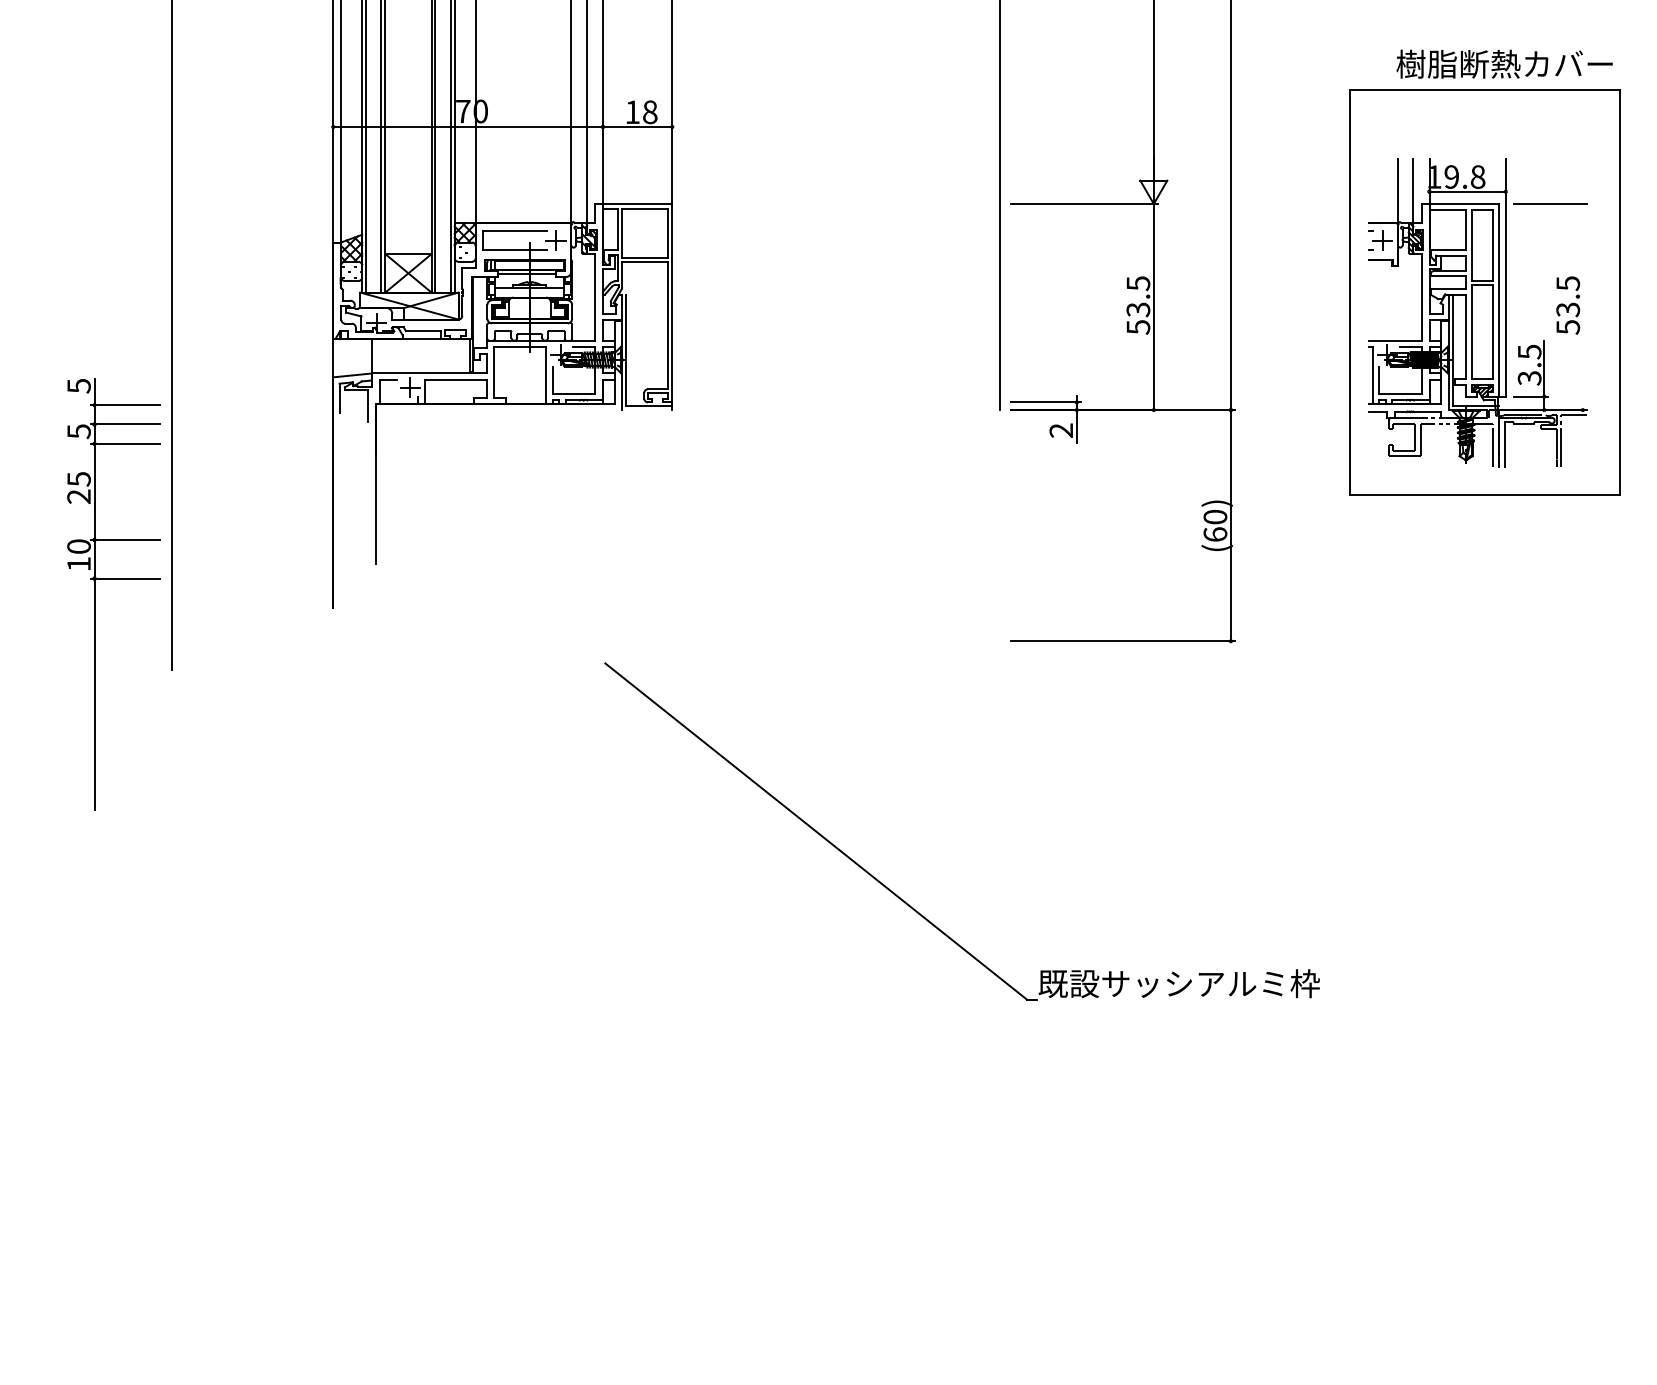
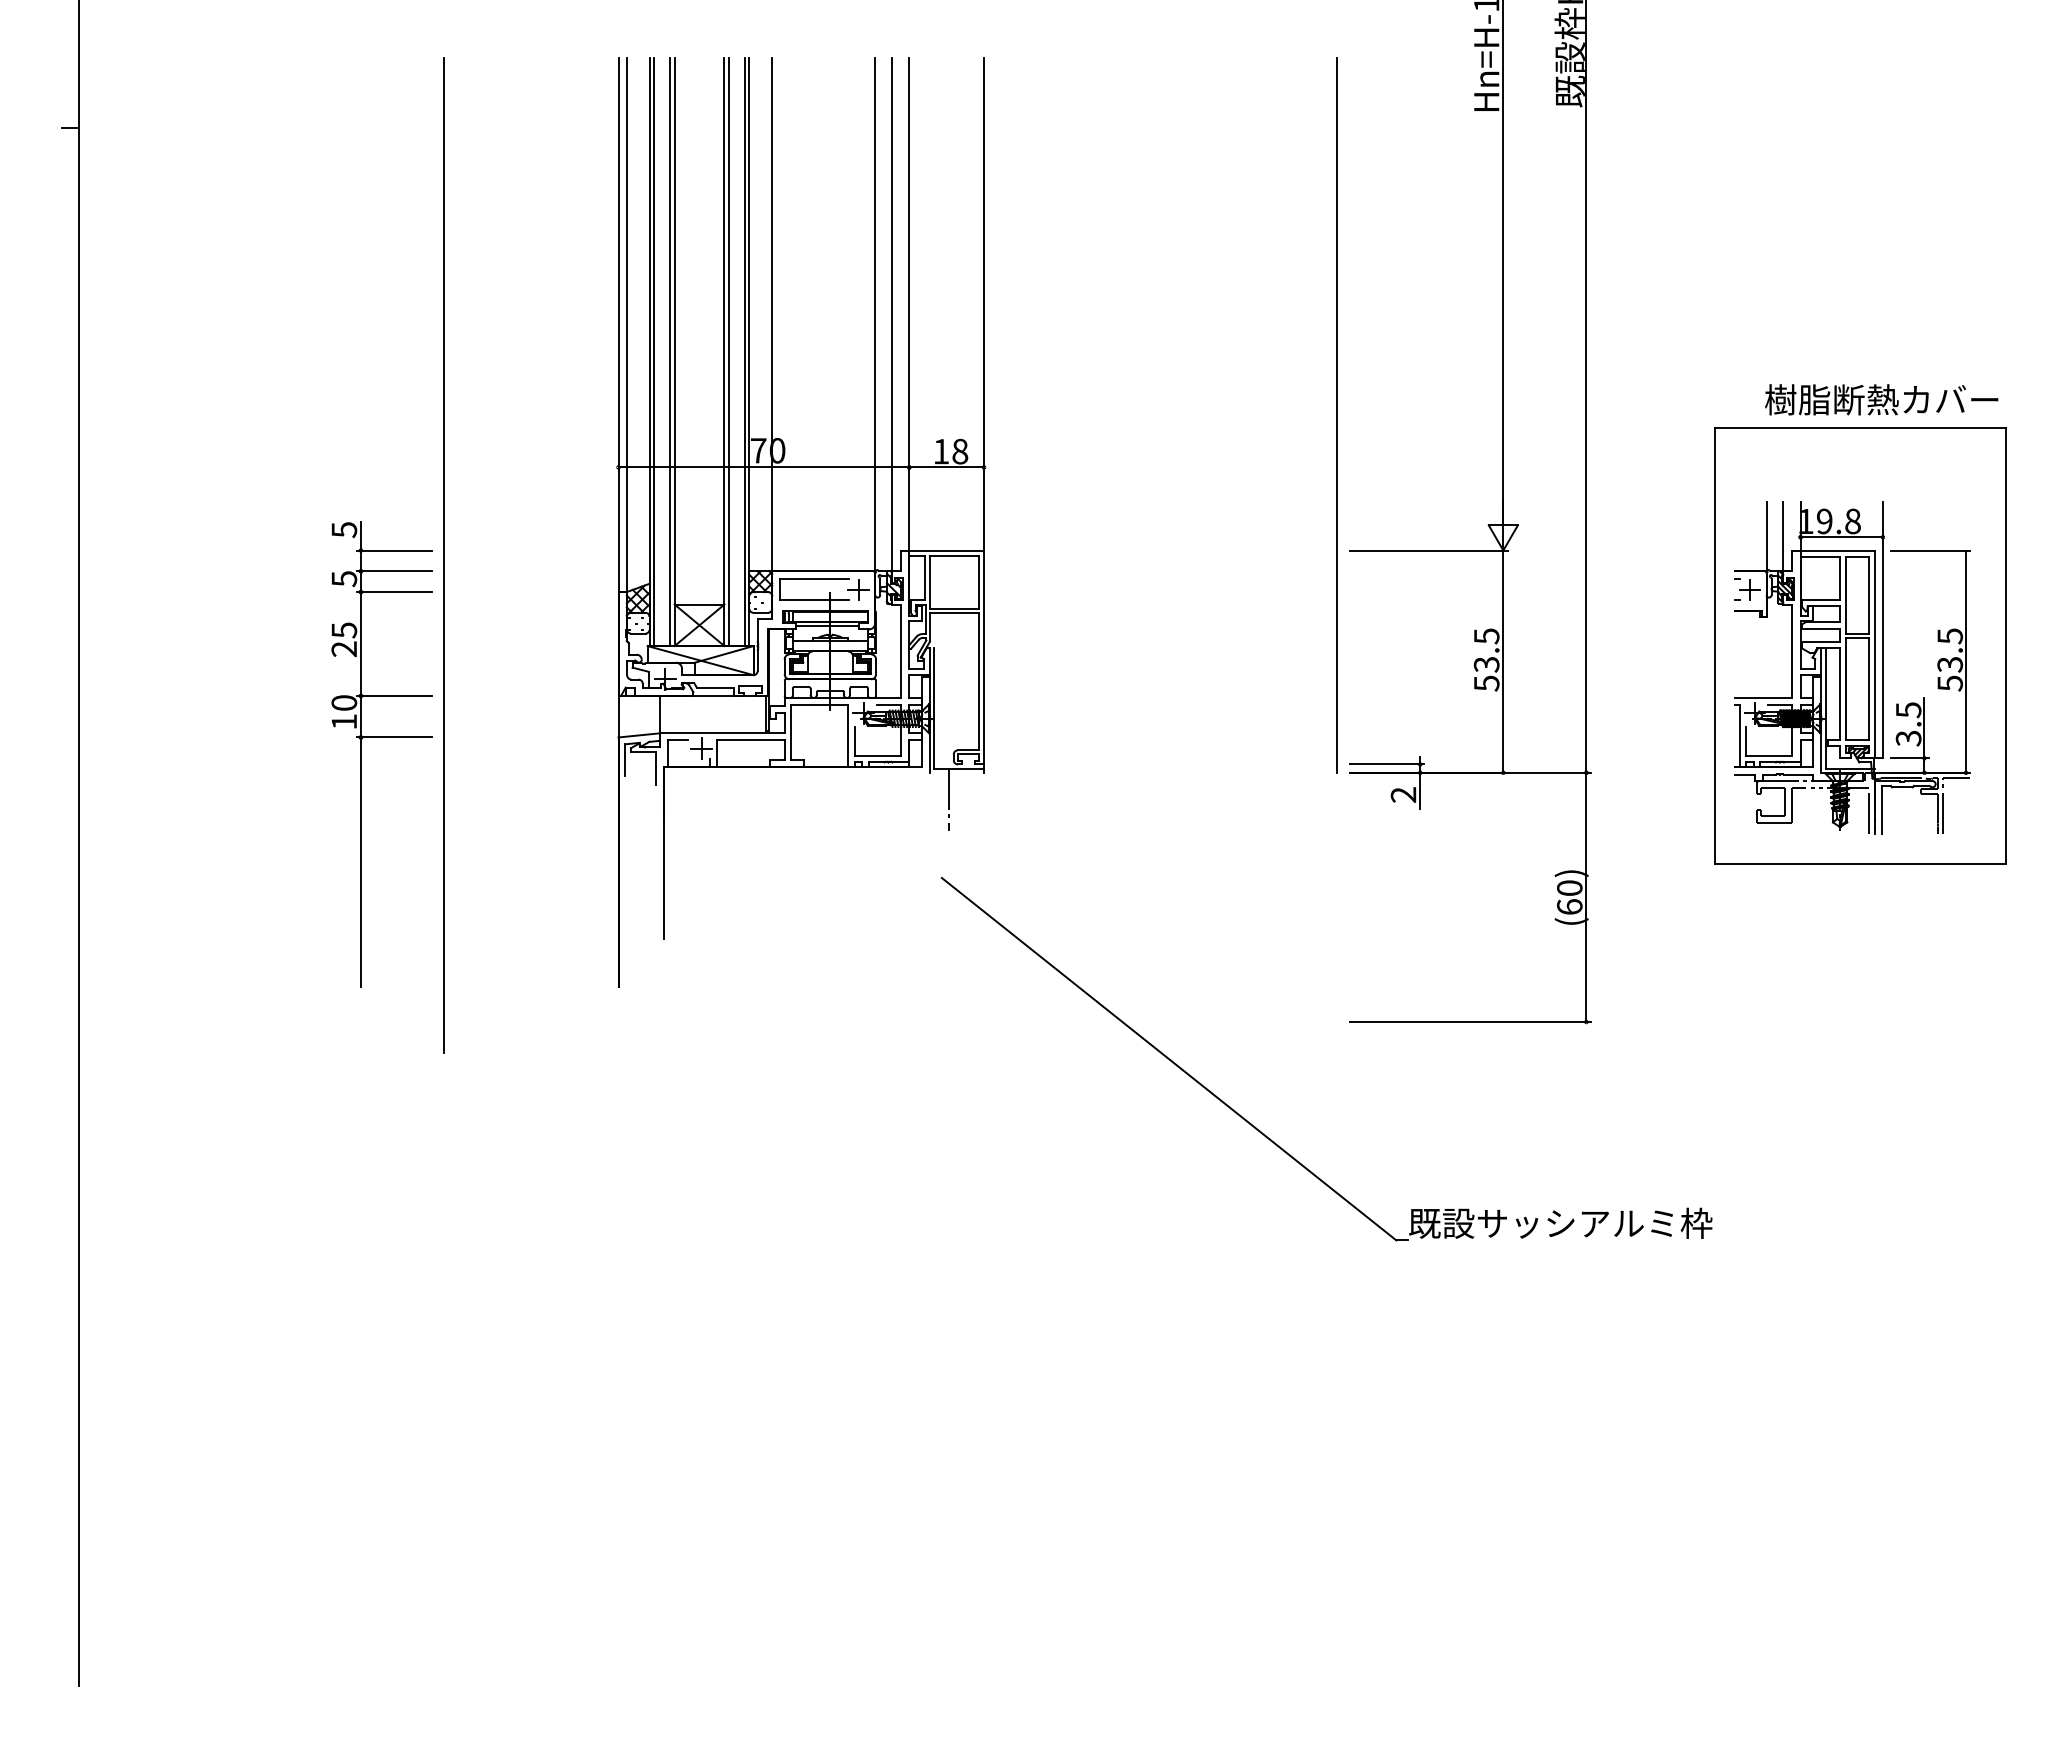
line: (1582, 306) -> (1965, 661), added
line: (639, 434) -> (948, 799), added
part: (113, 578) -> (381, 737), moved
part: (905, 901) -> (1265, 1134), moved

